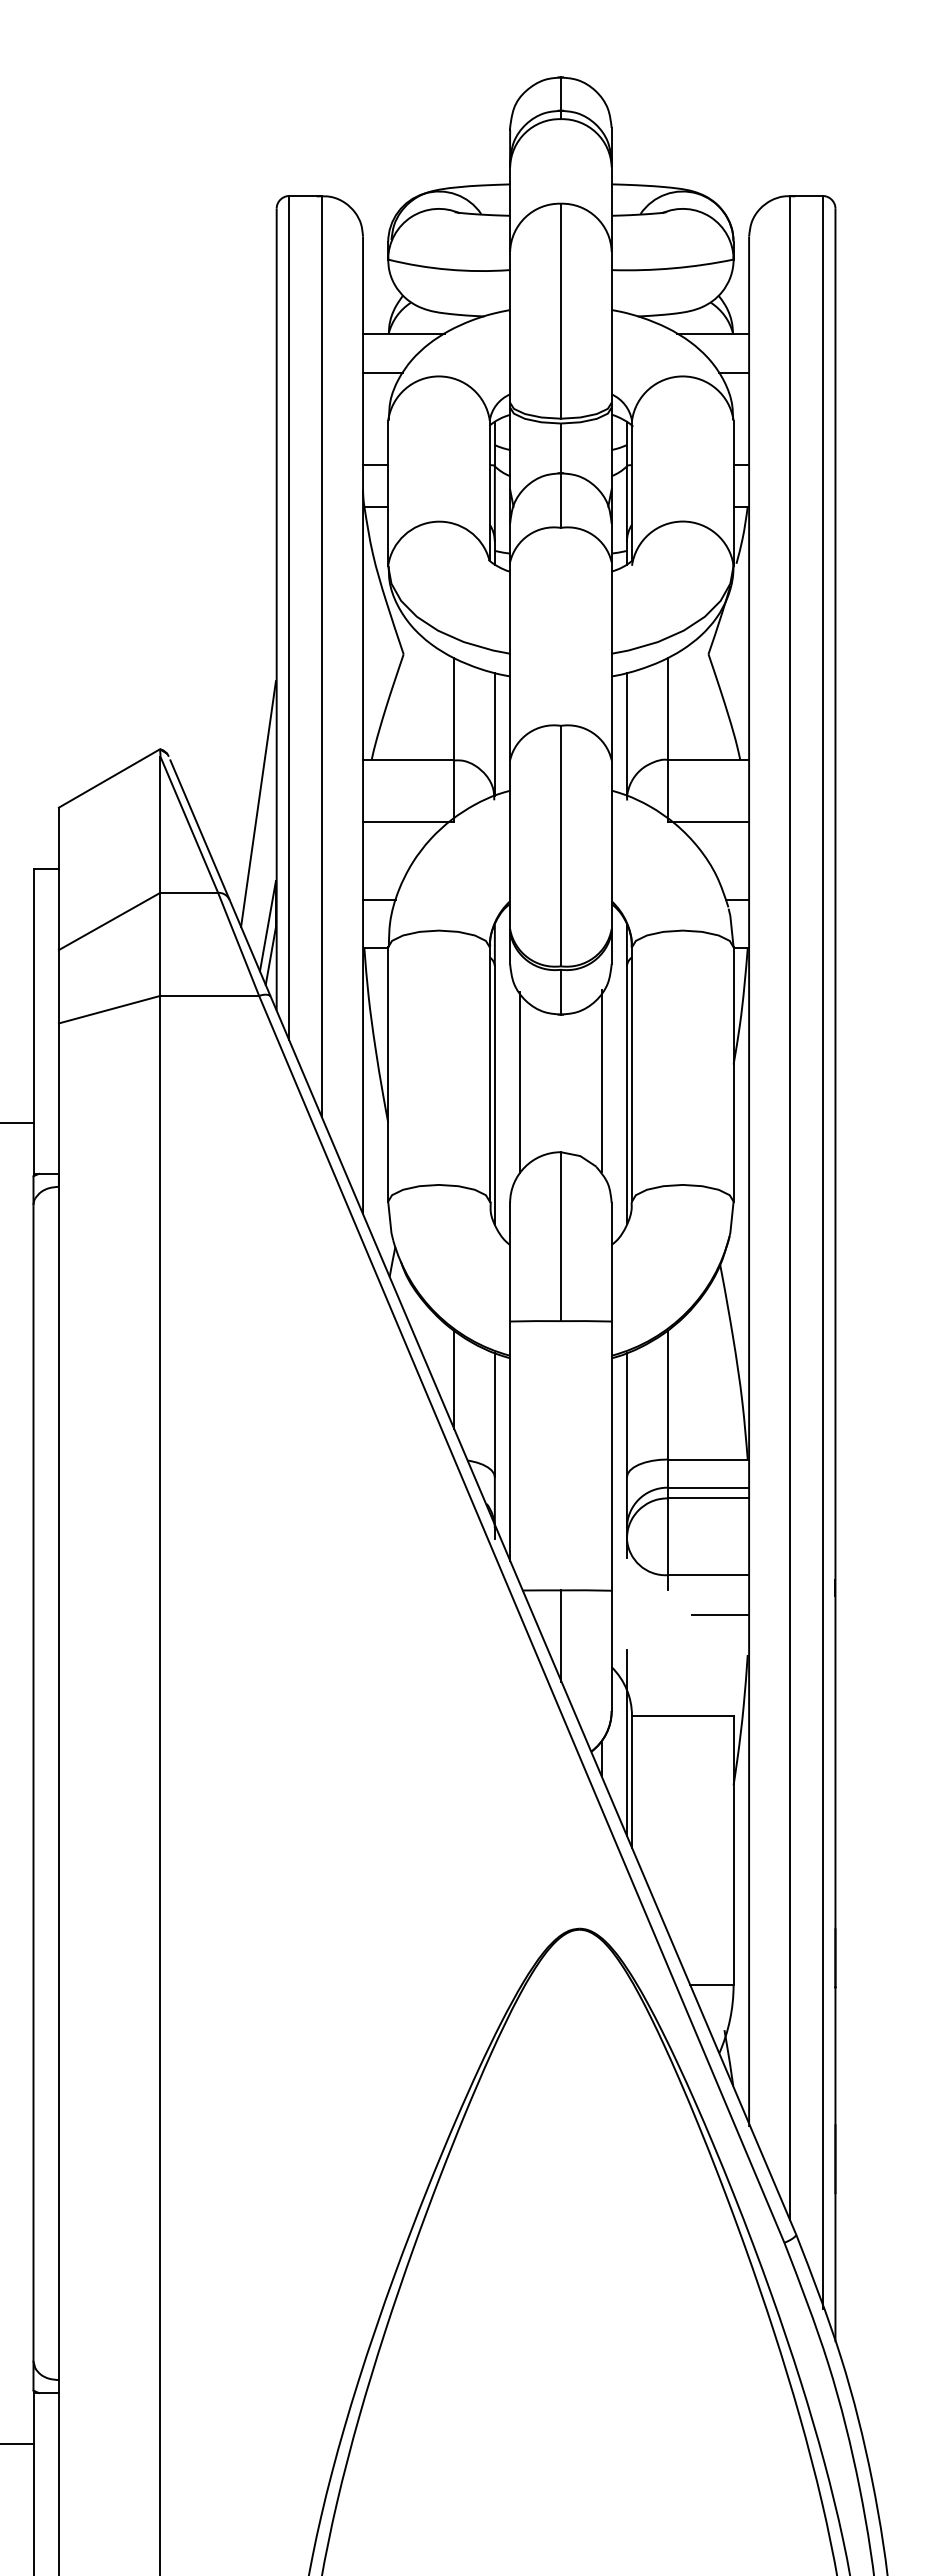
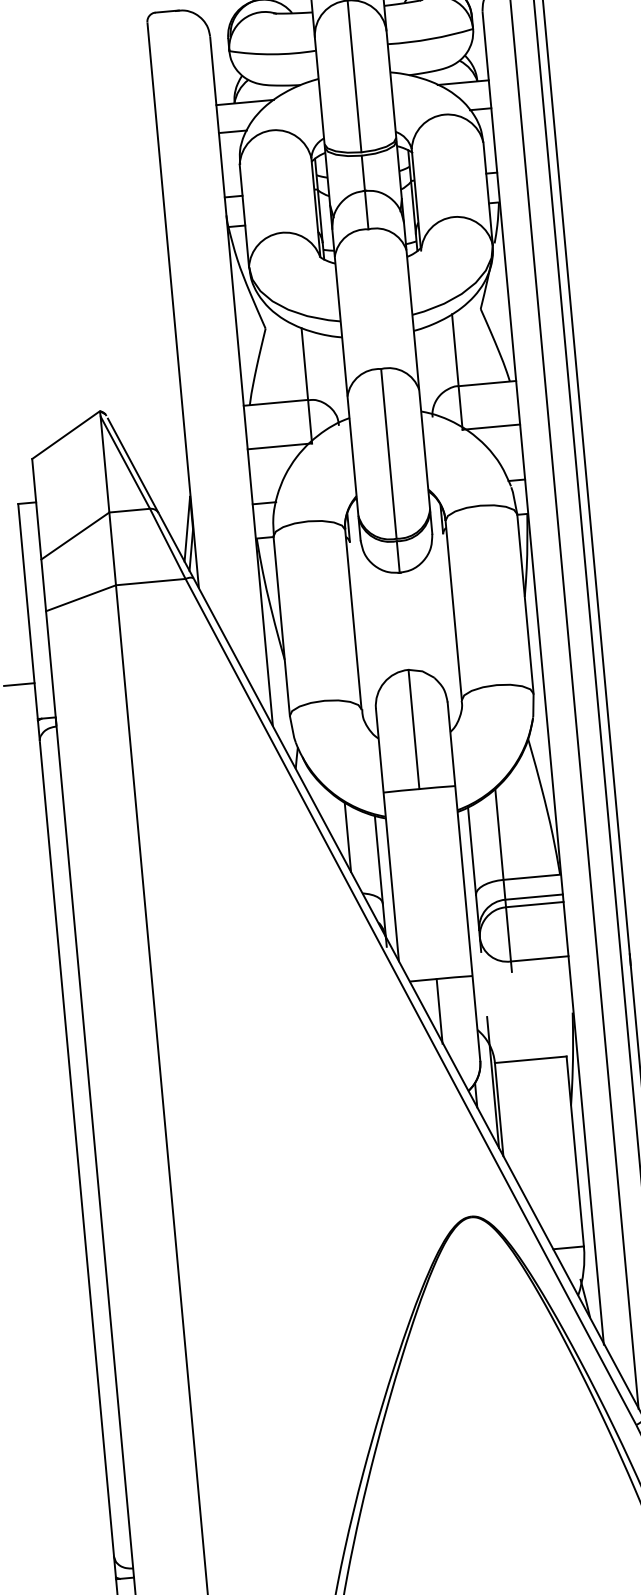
line: (289, 617) -> (182, 310), removed
line: (322, 656) -> (208, 335), removed
line: (494, 733) -> (334, 378), removed
line: (626, 733) -> (427, 370), removed
line: (258, 804) -> (172, 443), removed
line: (520, 1081) -> (375, 622), removed
line: (601, 1081) -> (432, 617), removed
line: (494, 1094) -> (357, 633), removed
line: (626, 1095) -> (451, 625), removed
line: (720, 1615) -> (550, 986), removed

